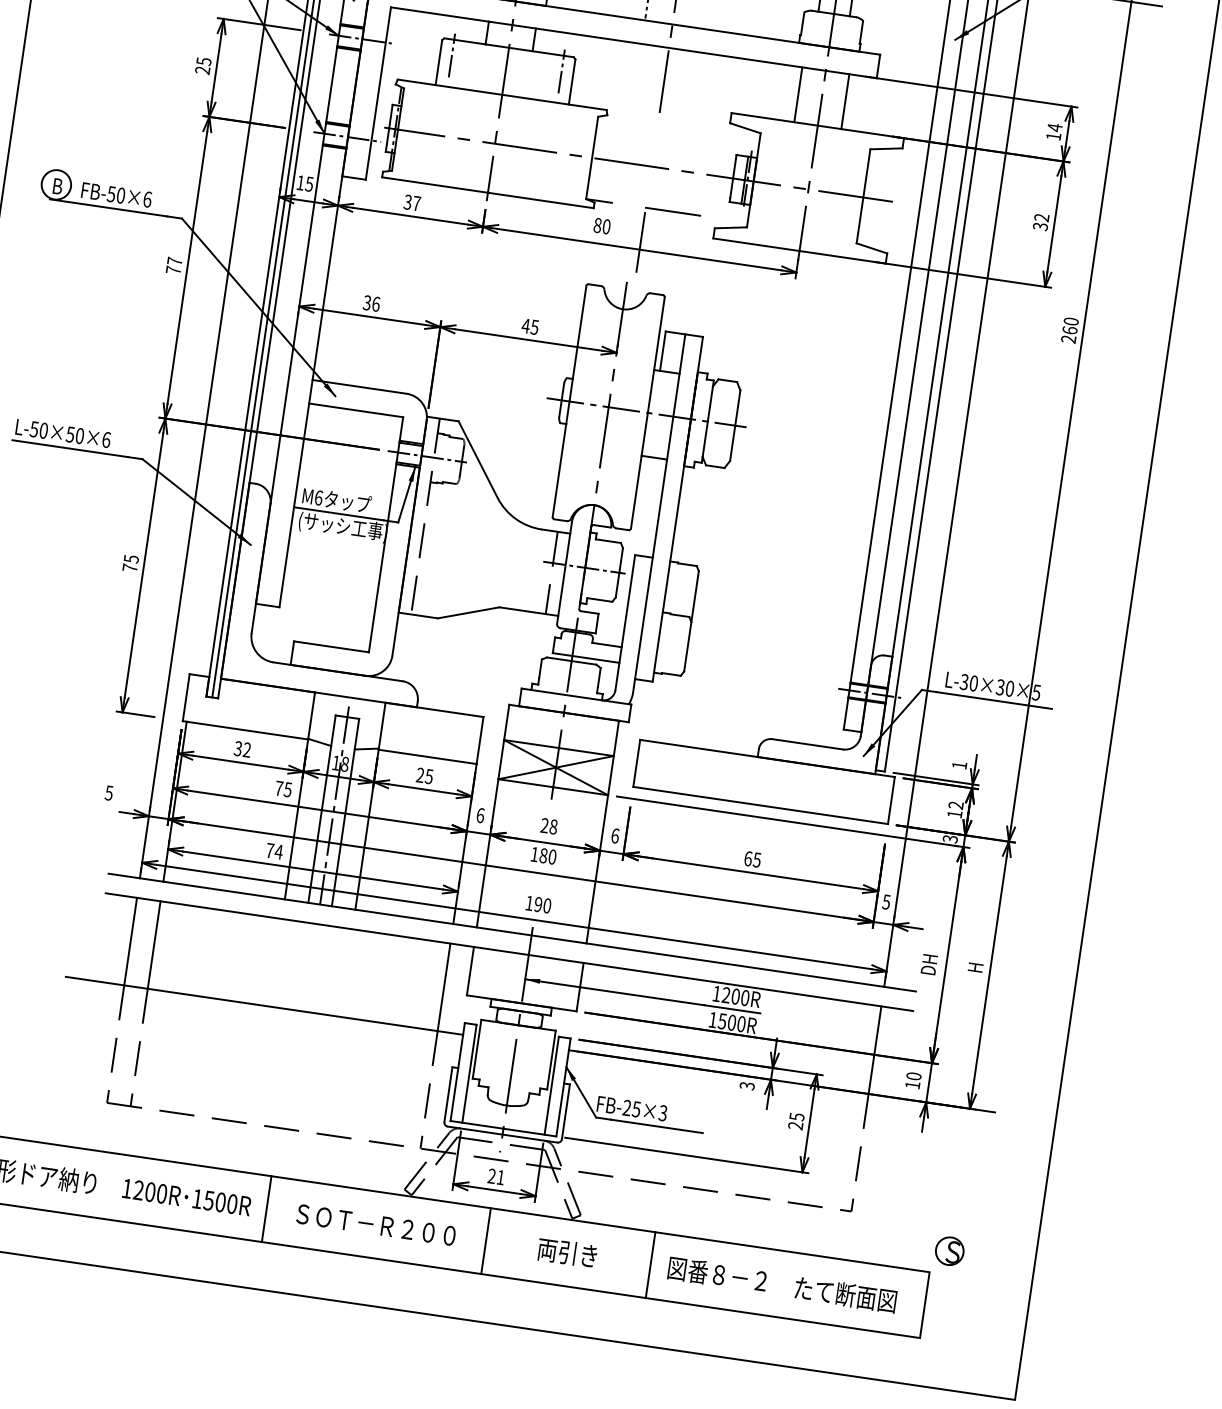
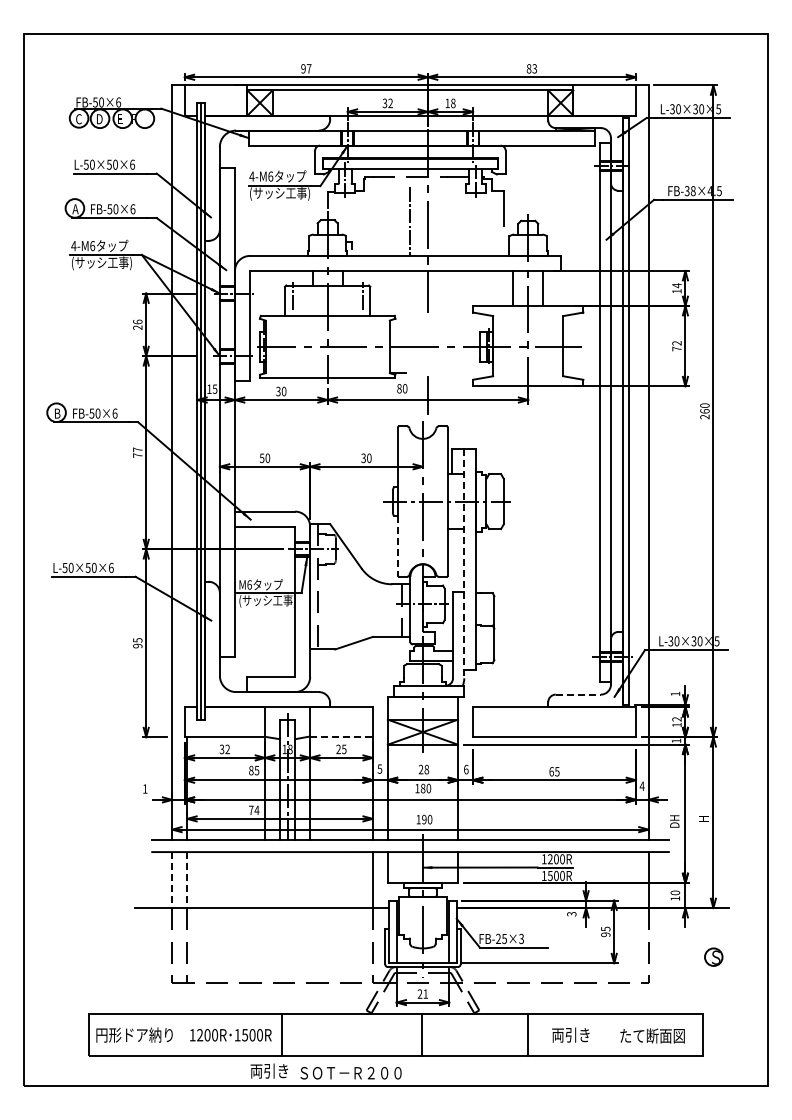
text: (203, 60) -> (137, 321), 25 -> 26
text: (415, 203) -> (283, 391), 37 -> 30
line: (673, 212) -> (445, 373), removed
text: (1039, 225) -> (676, 348), 32 -> 72
text: (372, 302) -> (265, 457), 36 -> 50
text: (530, 327) -> (366, 458), 45 -> 30
line: (558, 470) -> (397, 545), solid -> dashed
line: (659, 513) -> (464, 563), solid -> dashed
text: (129, 567) -> (137, 645), 75 -> 95
line: (807, 744) -> (578, 694), solid -> dashed
line: (427, 757) -> (341, 737), solid -> dashed
text: (279, 788) -> (251, 770), 75 -> 85
text: (108, 792) -> (144, 788), 5 -> 1
text: (479, 814) -> (379, 768), 6 -> 5
text: (950, 838) -> (676, 740), 3 -> 1
text: (885, 902) -> (641, 786), 5 -> 4
line: (130, 942) -> (172, 880), solid -> dashed
line: (154, 945) -> (187, 880), solid -> dashed
text: (795, 1125) -> (605, 934), 25 -> 95
text: (375, 1225) -> (350, 1073), moved
part: (949, 1250) -> (713, 956), moved
text: (566, 1251) -> (268, 1070), moved
text: (717, 1273) -> (570, 1034), 図番８－２ -> 両引き

